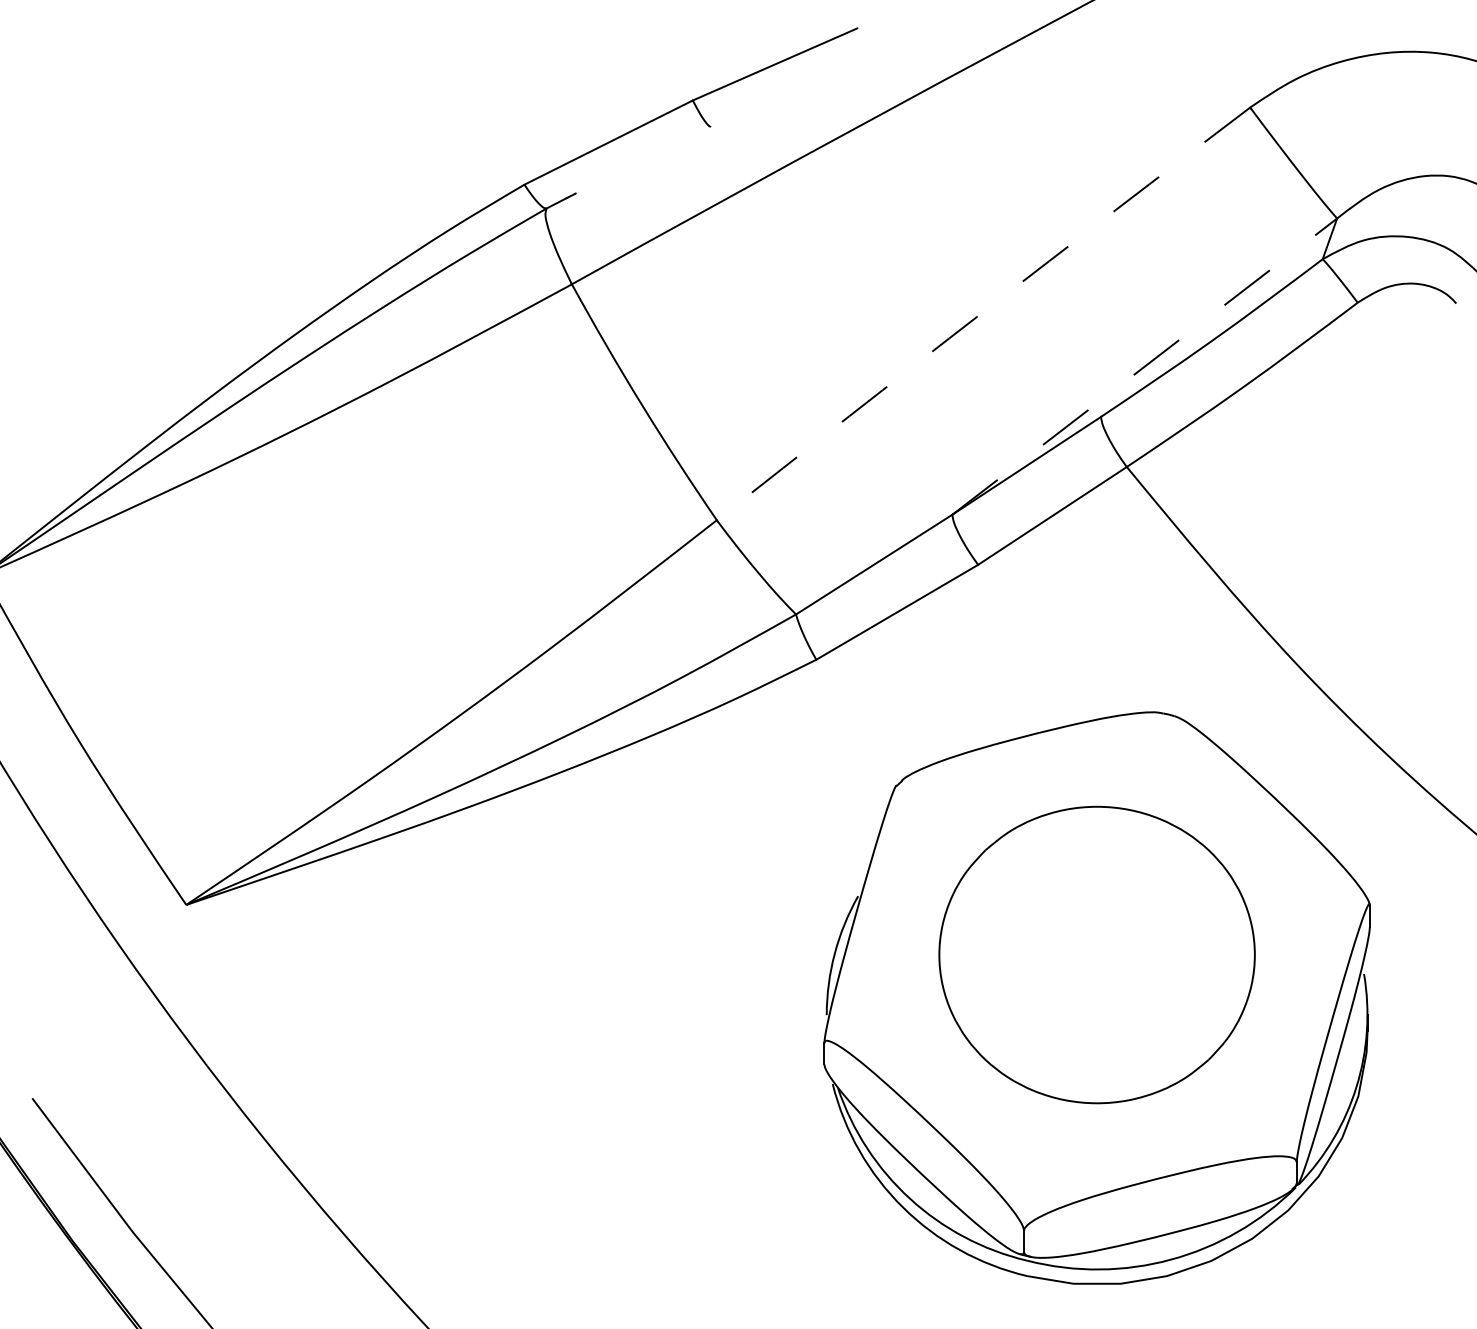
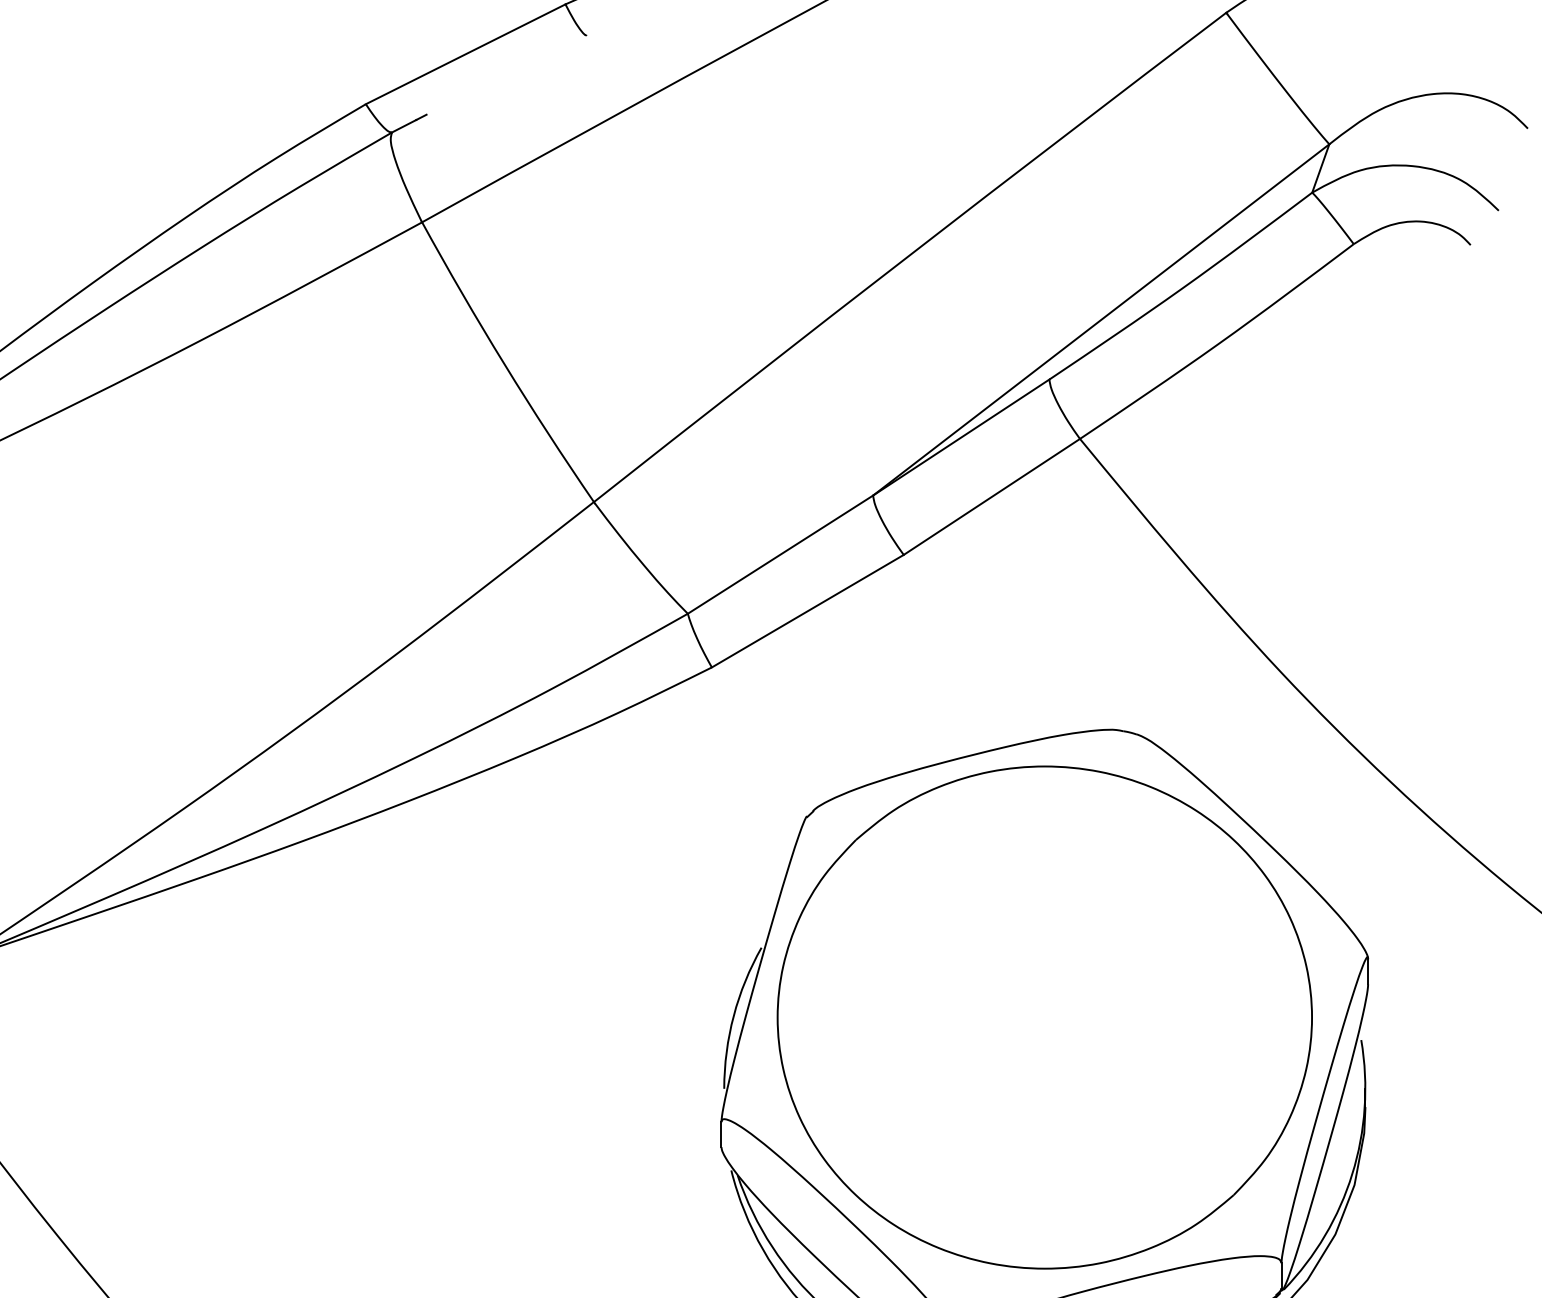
arc: (982, 312) -> (908, 255), dashed -> solid
line: (1144, 366) -> (1100, 319), dashed -> solid
part: (1096, 954) -> (1044, 1016), size x1.43

